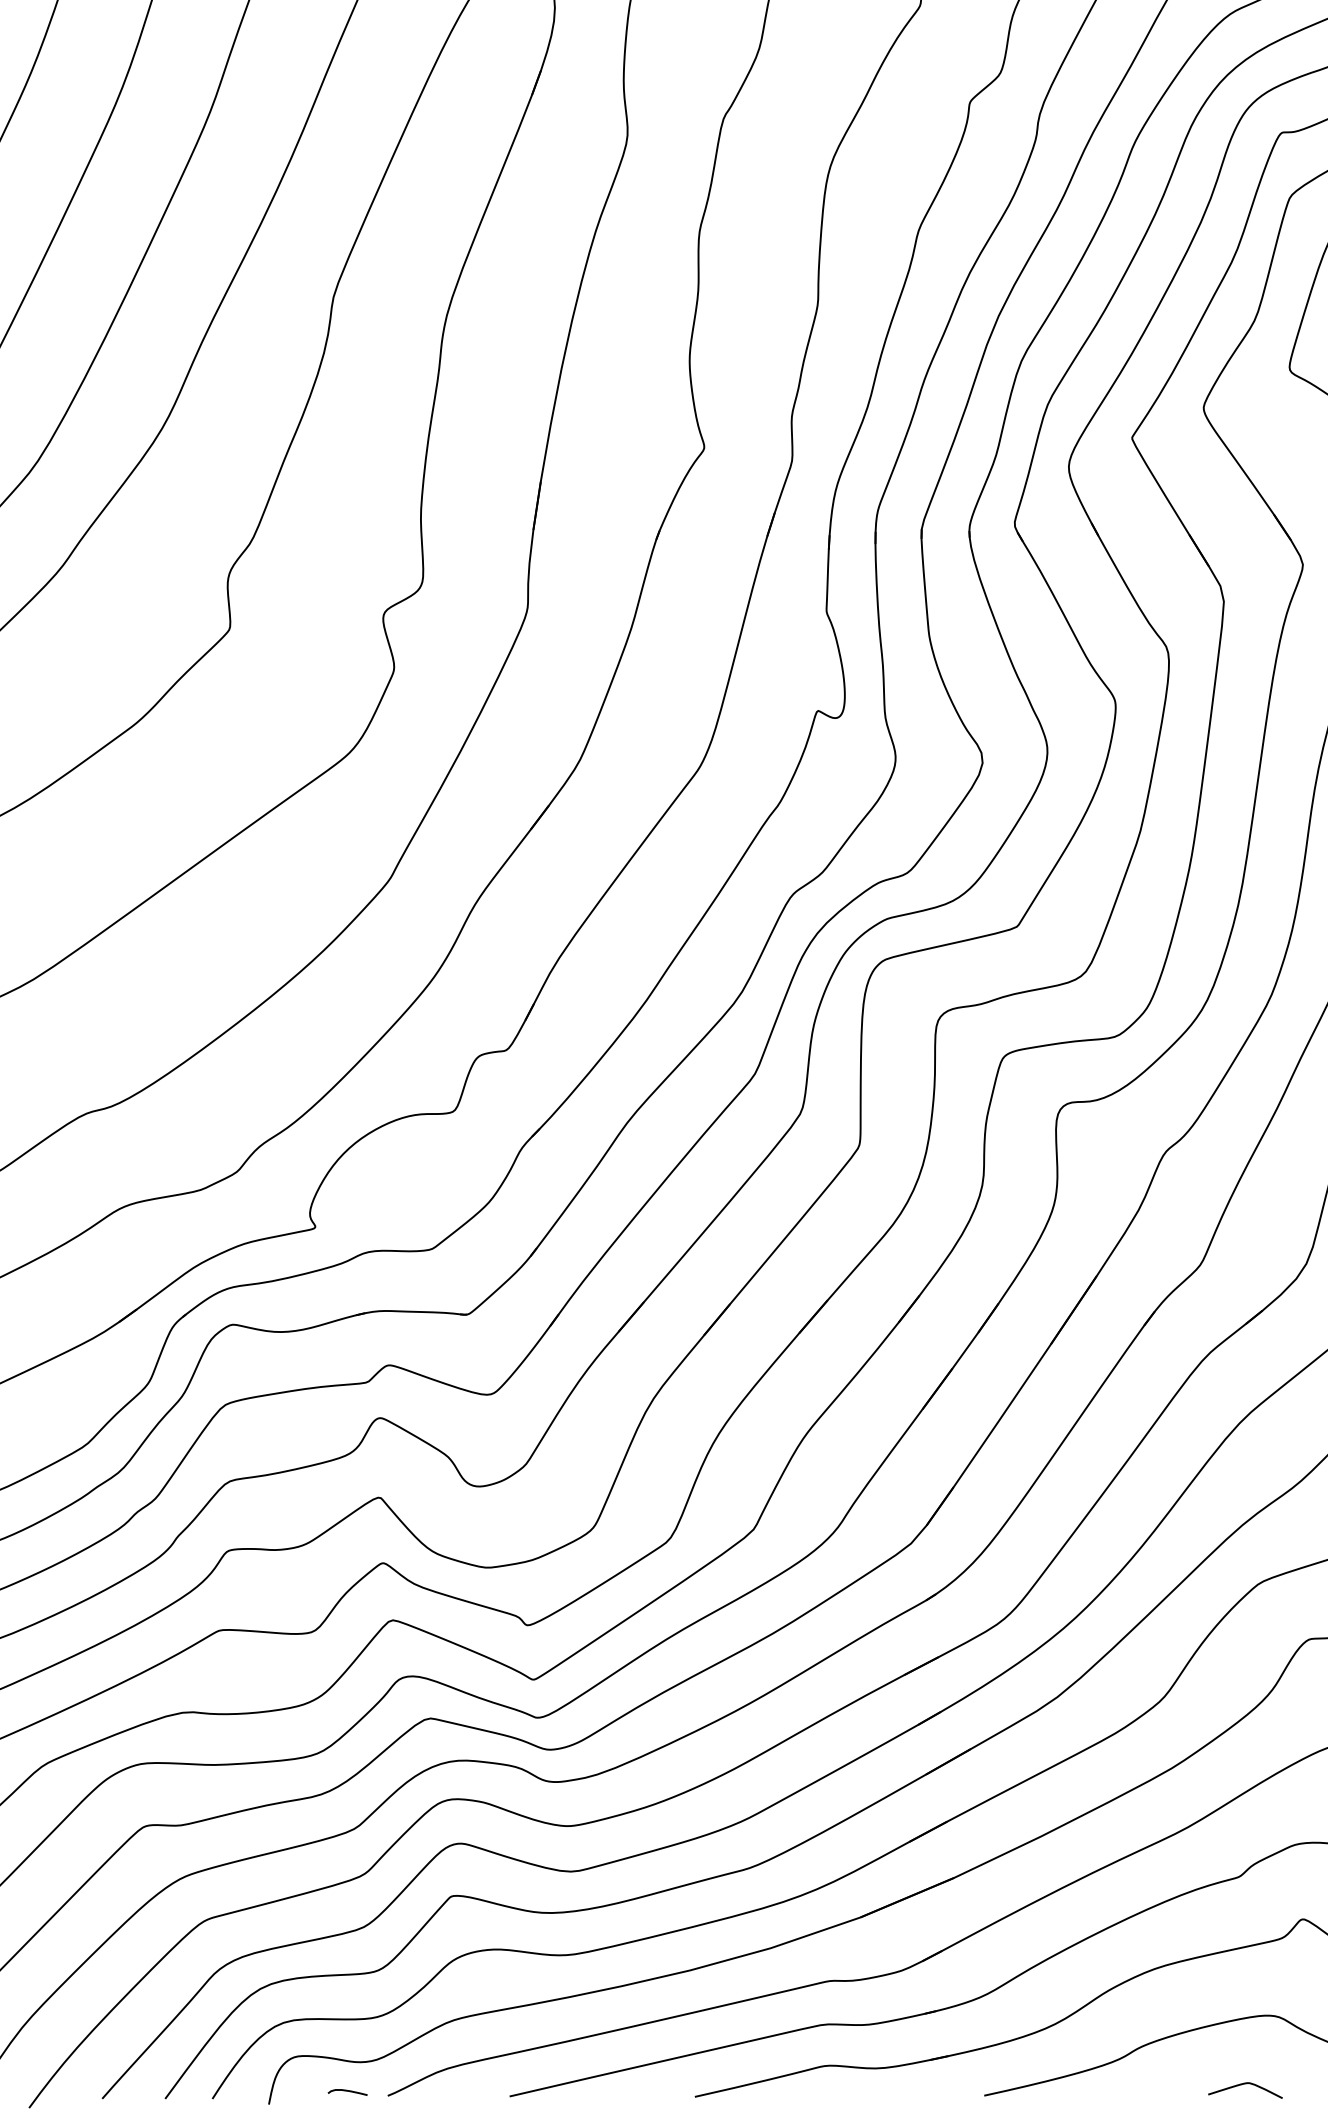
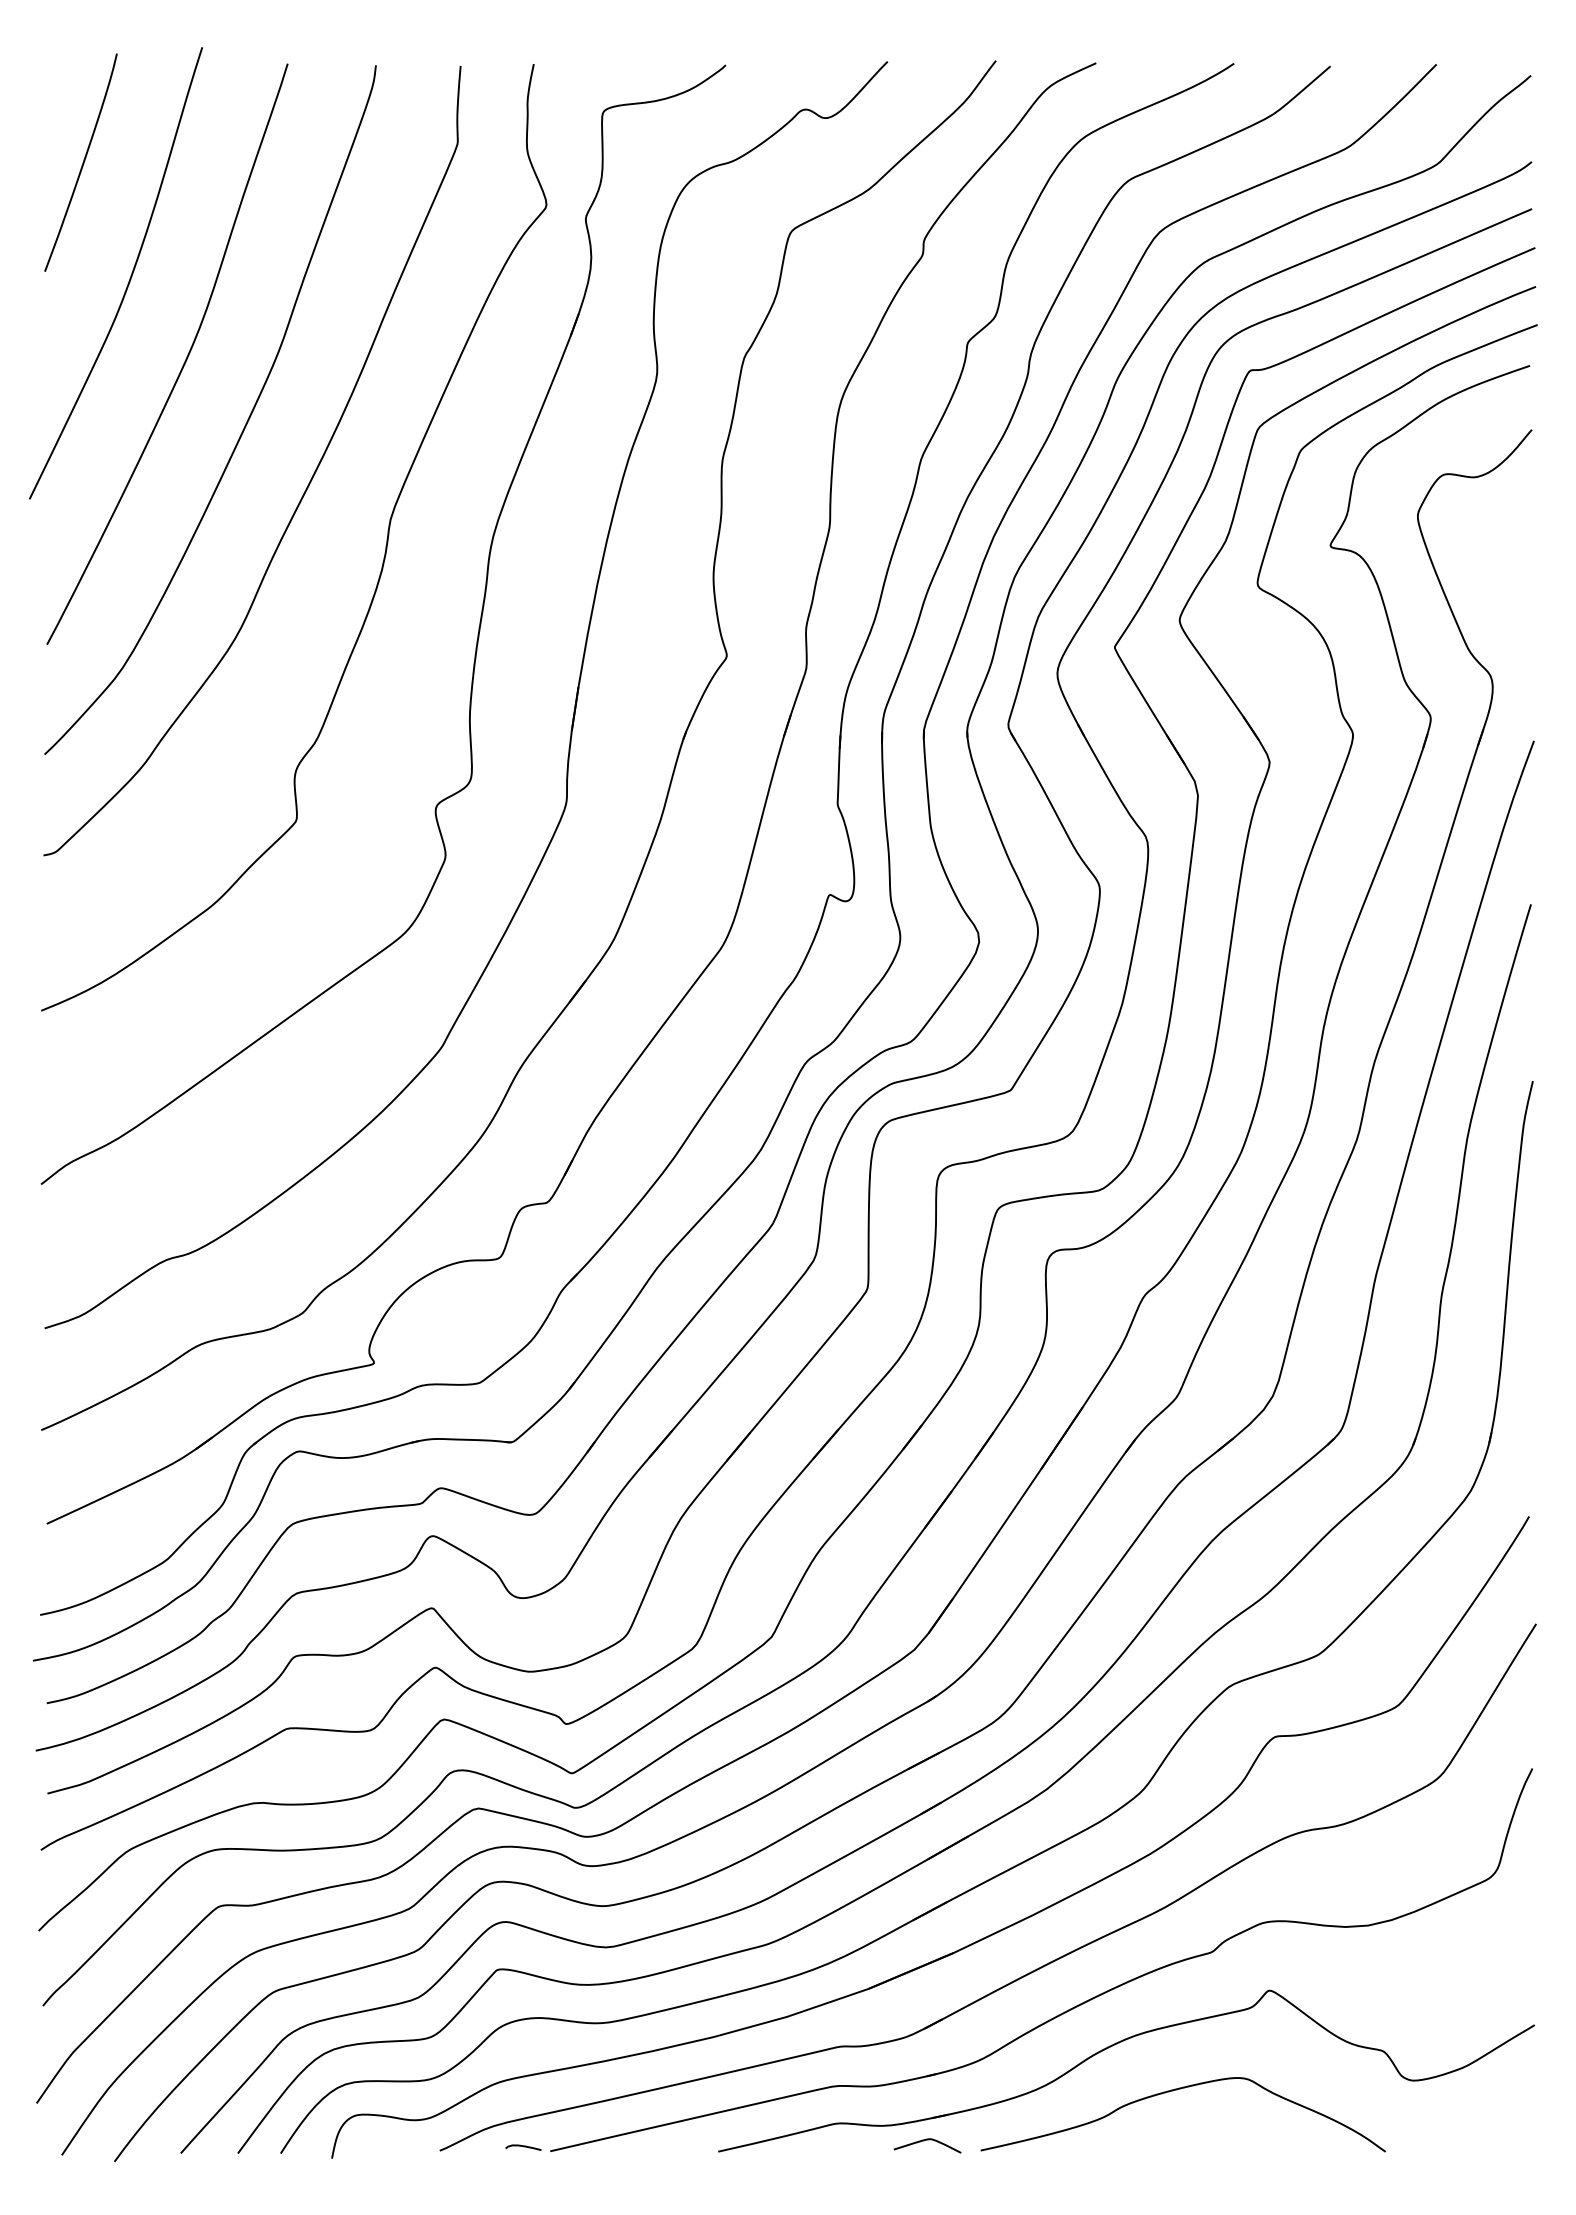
curve: (1245, 2084) -> (927, 2140), moved
curve: (347, 2092) -> (523, 2147), moved

